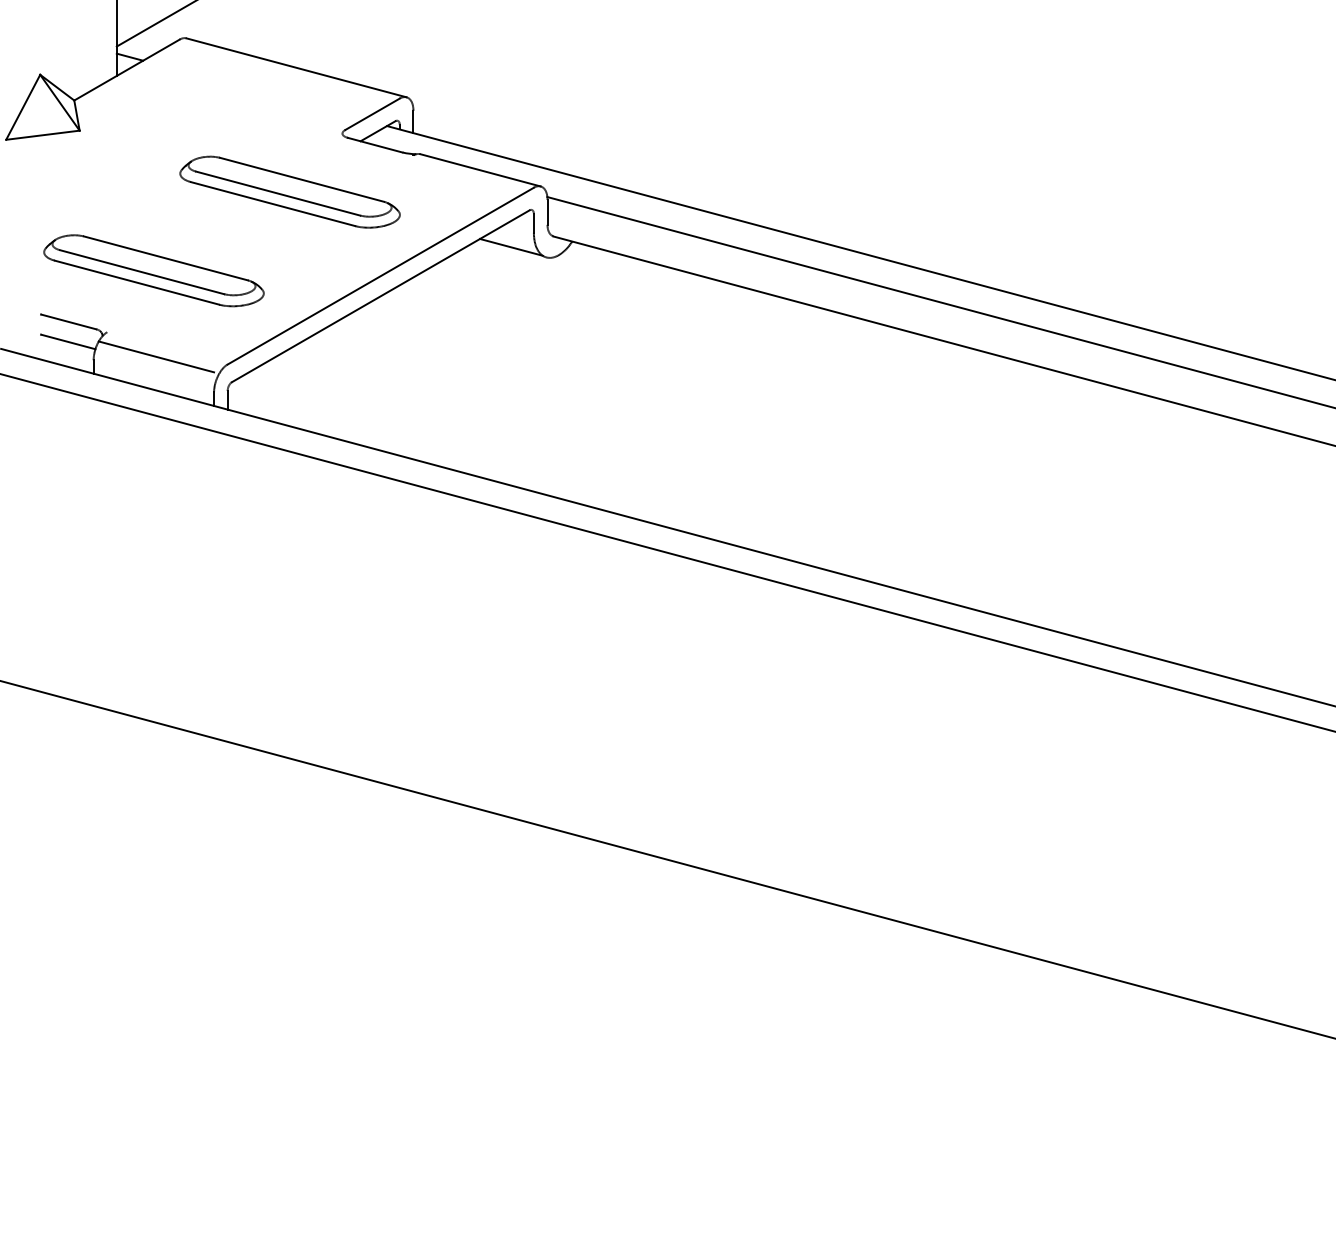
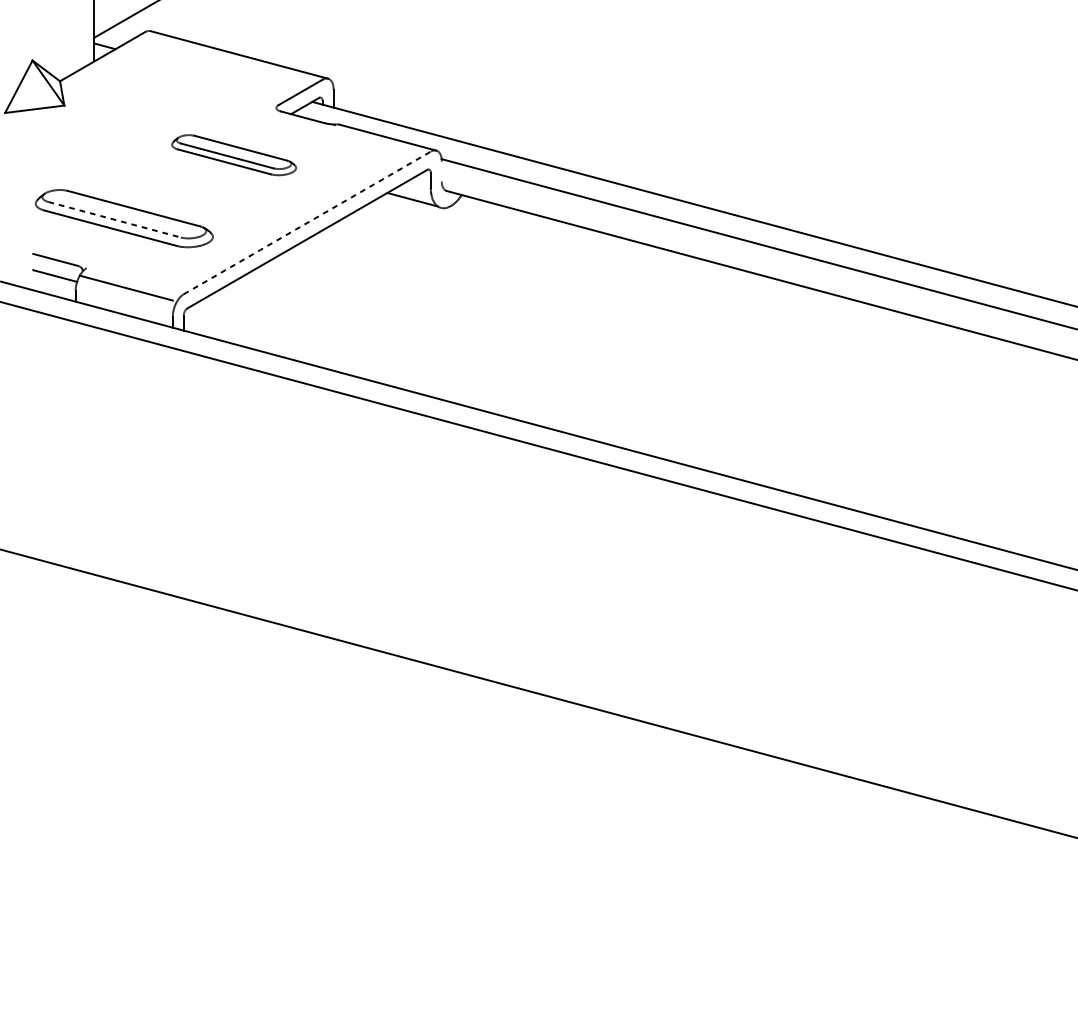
part: (289, 191) -> (233, 154), size x0.7
line: (547, 212) -> (441, 171), removed
line: (142, 272) -> (115, 220), solid -> dashed
line: (380, 276) -> (307, 223), solid -> dashed

